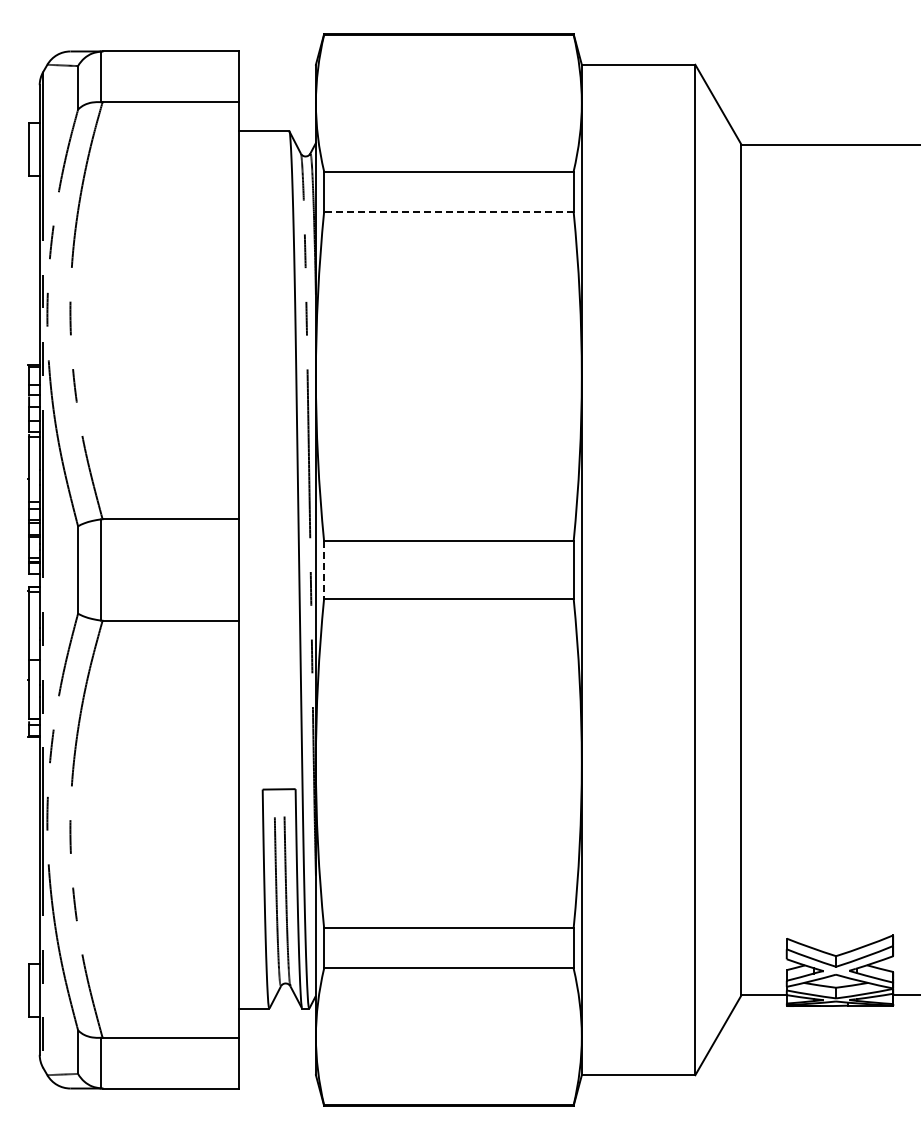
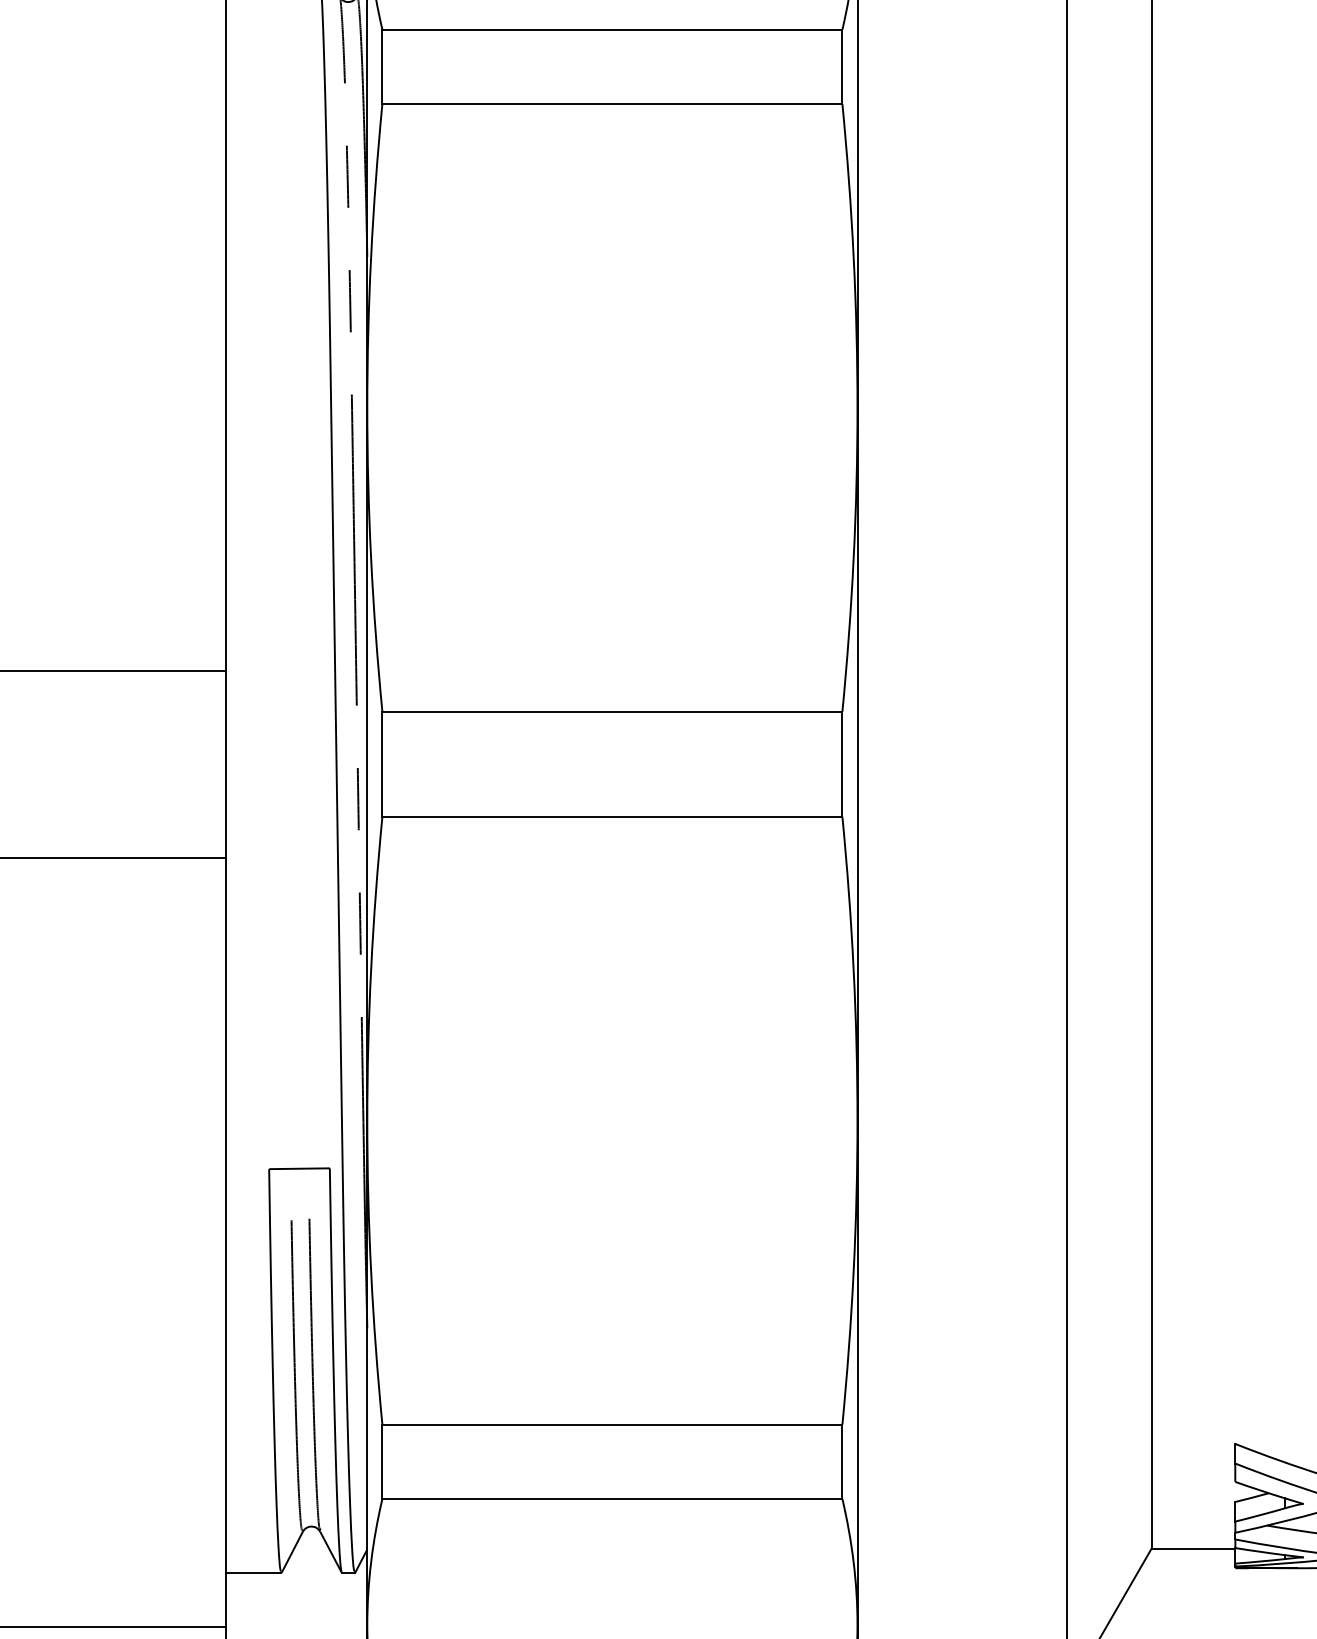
line: (448, 211) -> (611, 103), dashed -> solid
line: (324, 570) -> (383, 765), dashed -> solid

